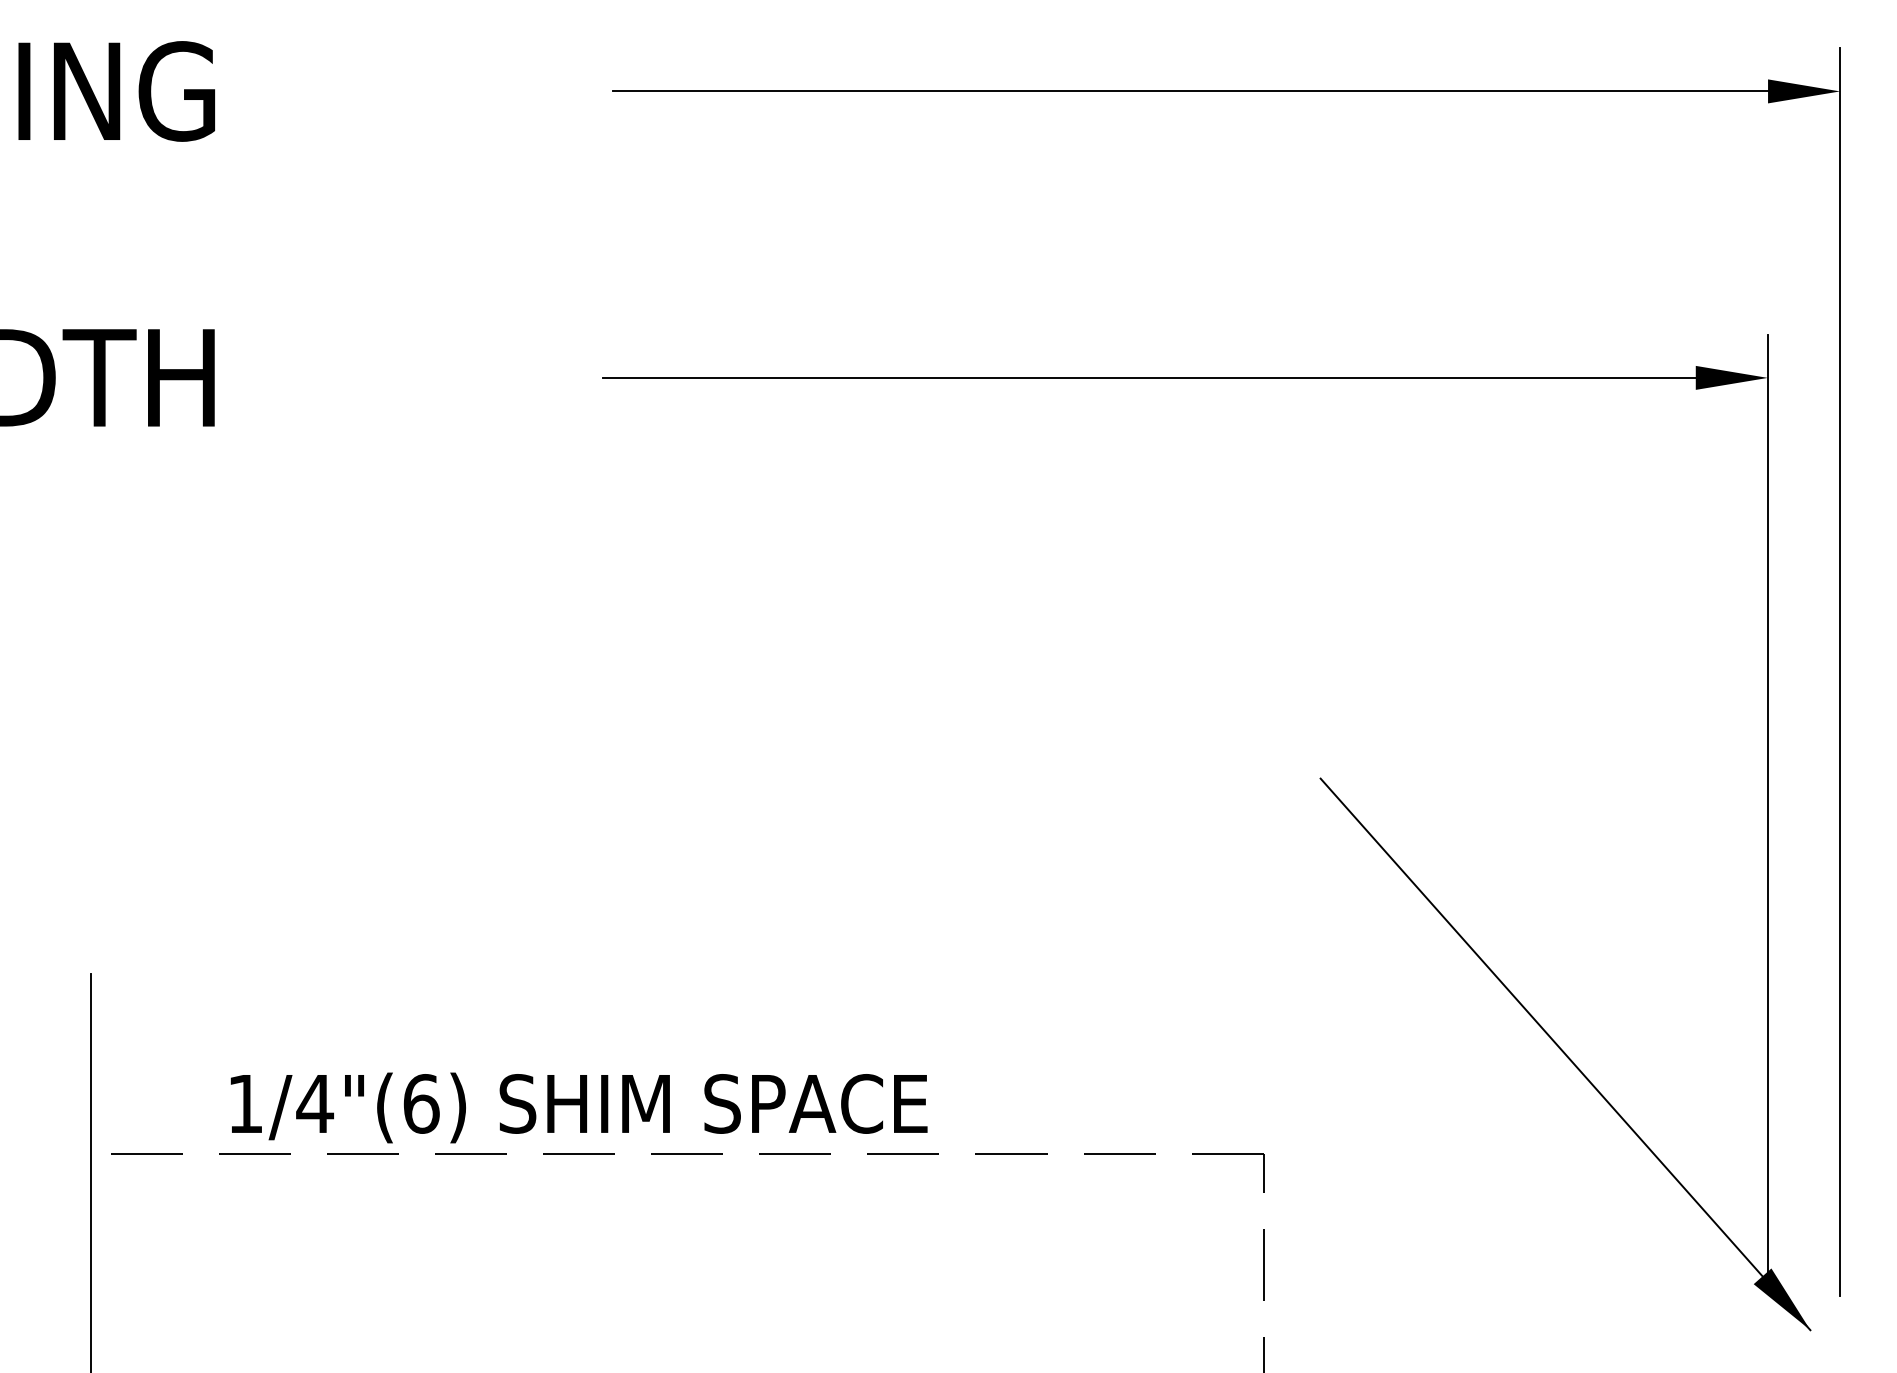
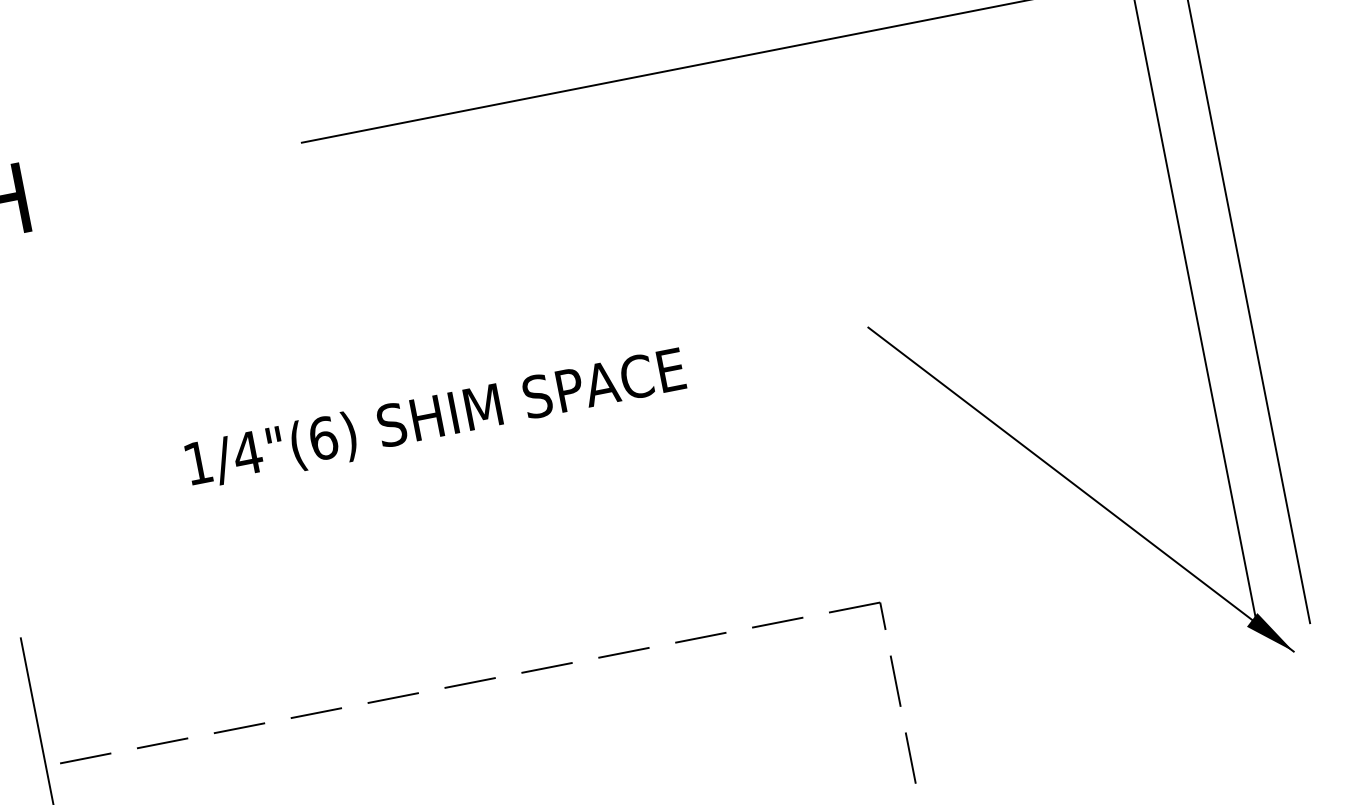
text: (578, 1107) -> (435, 419), moved

